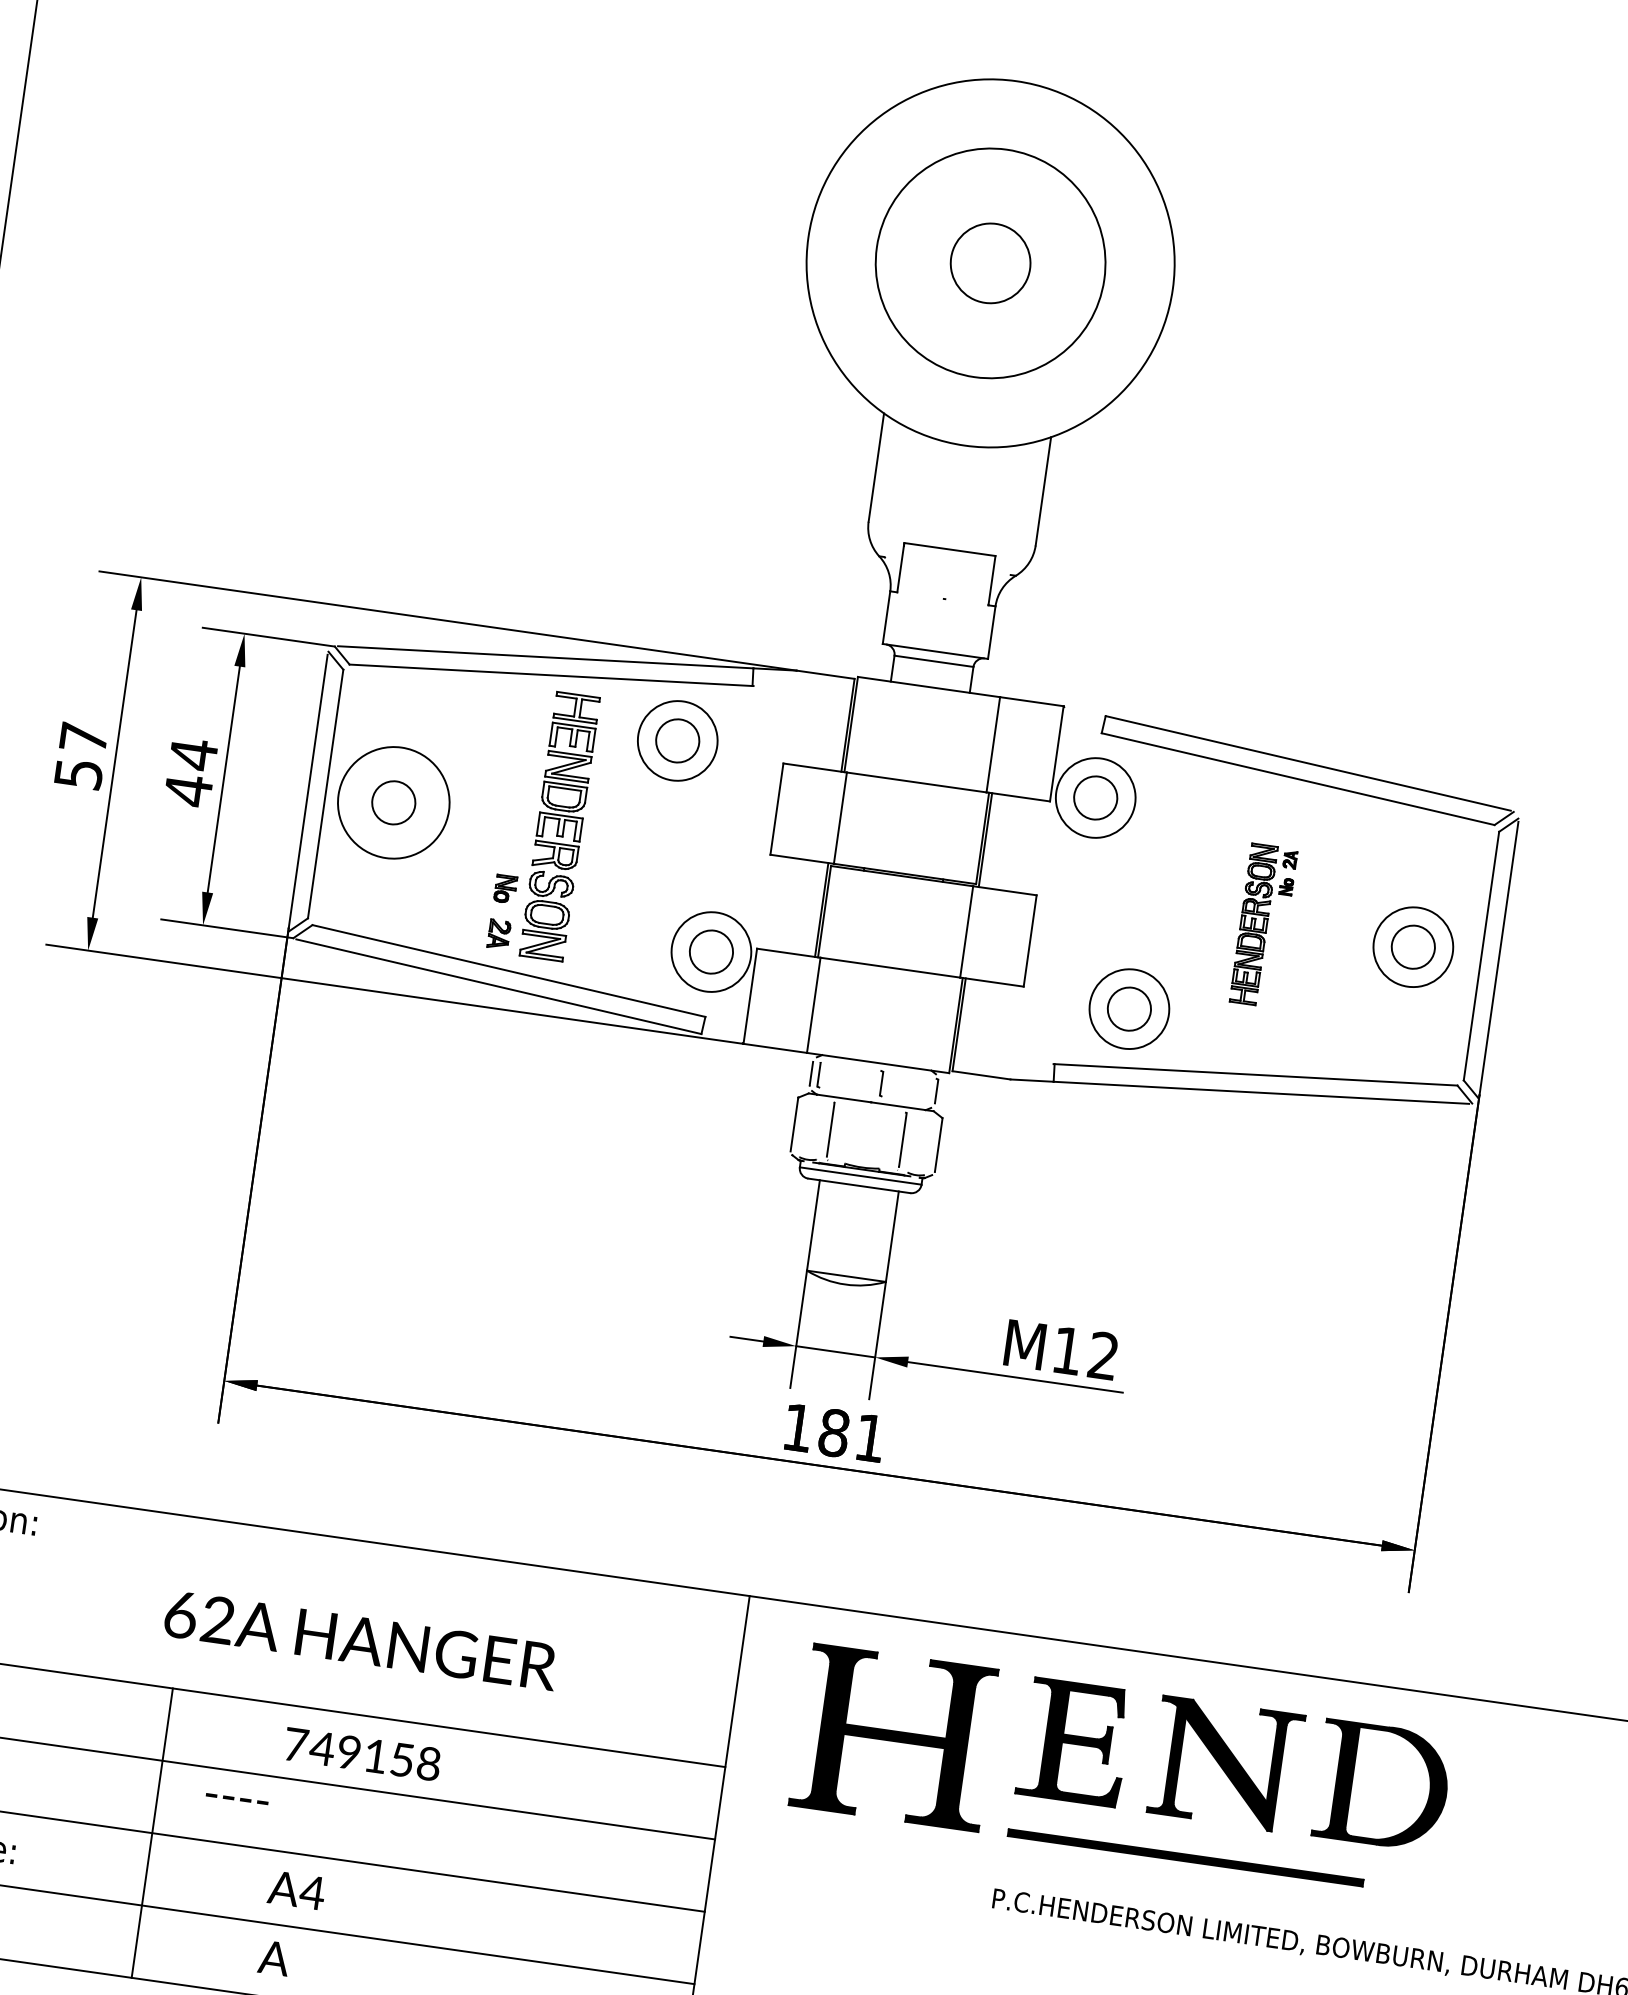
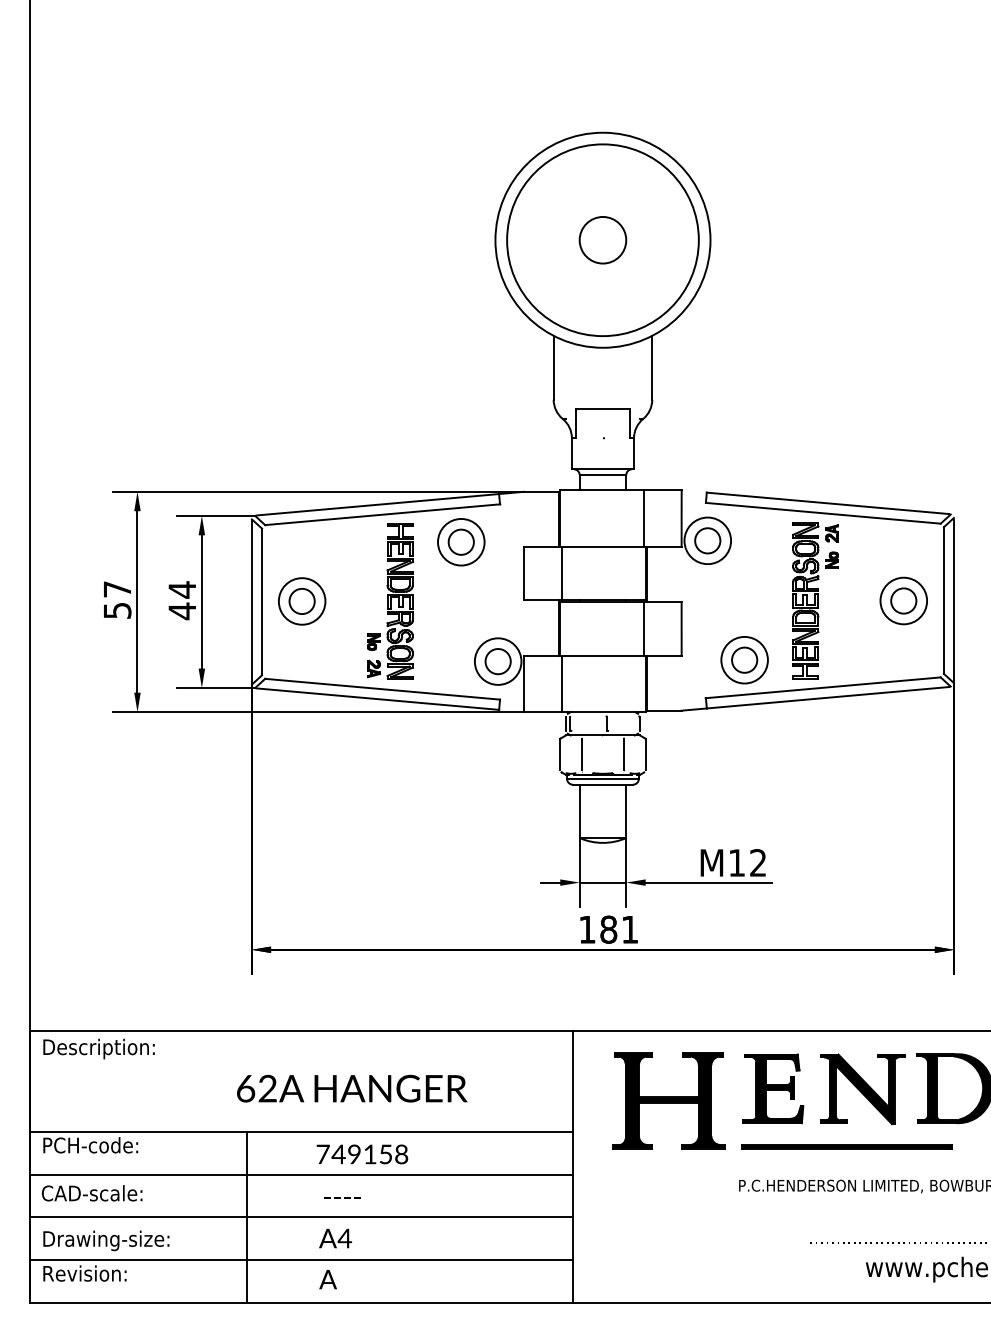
circle: (989, 263) -> (602, 240), size x1.43
circle: (392, 802) -> (301, 601), size x0.71
part: (1263, 925) -> (815, 600), size x1.67
text: (237, 1798) -> (342, 1197), moved

